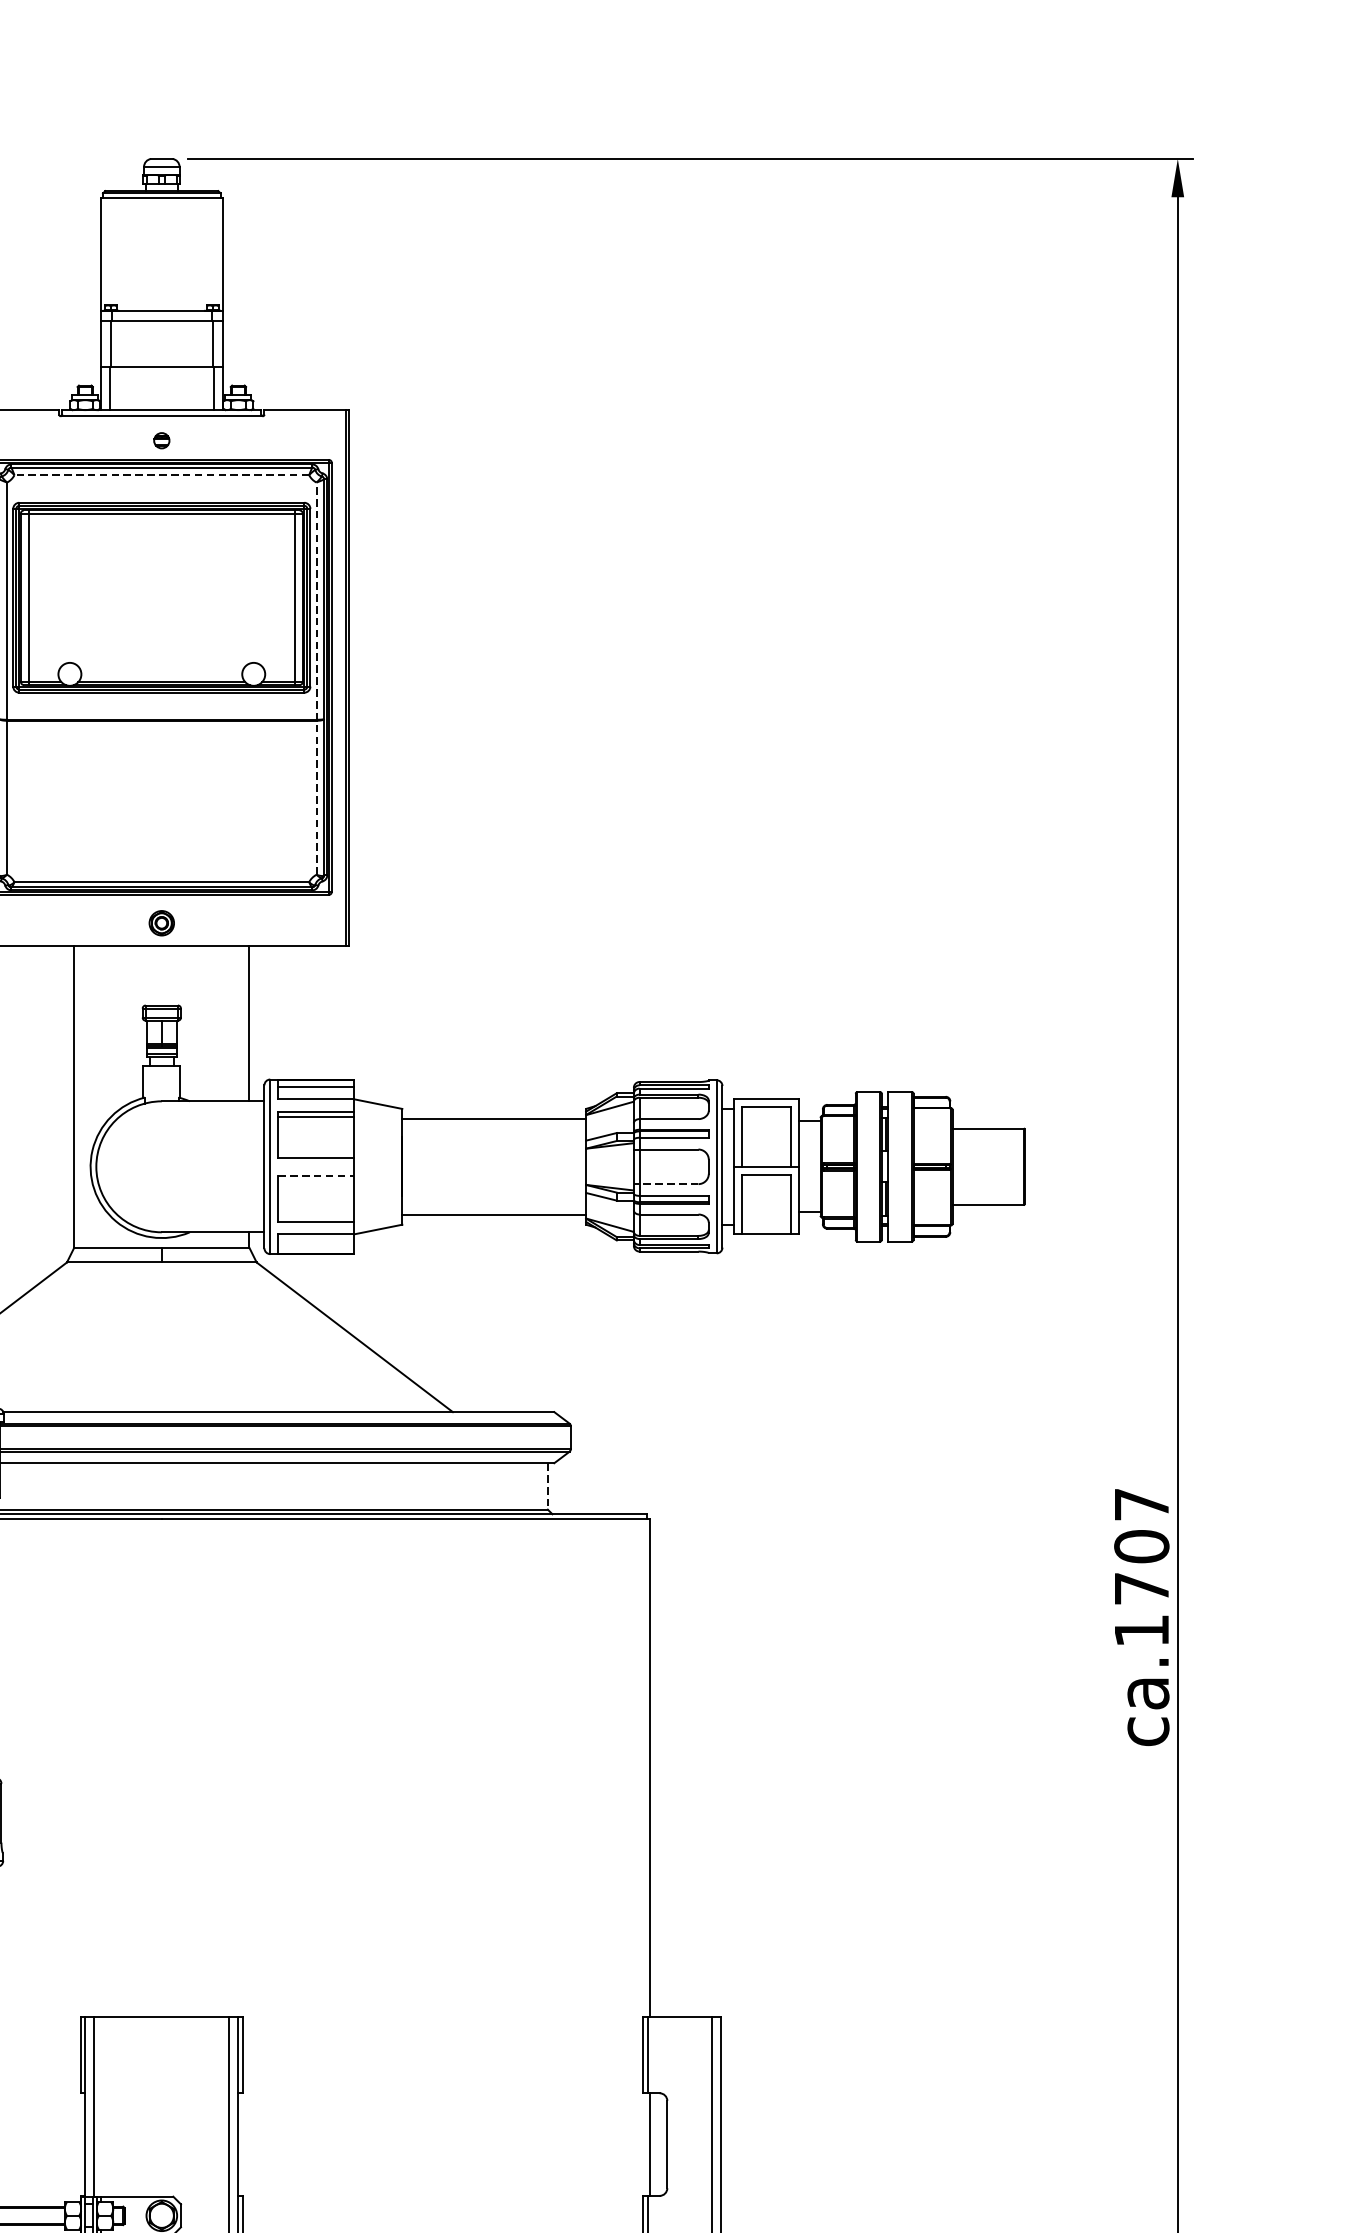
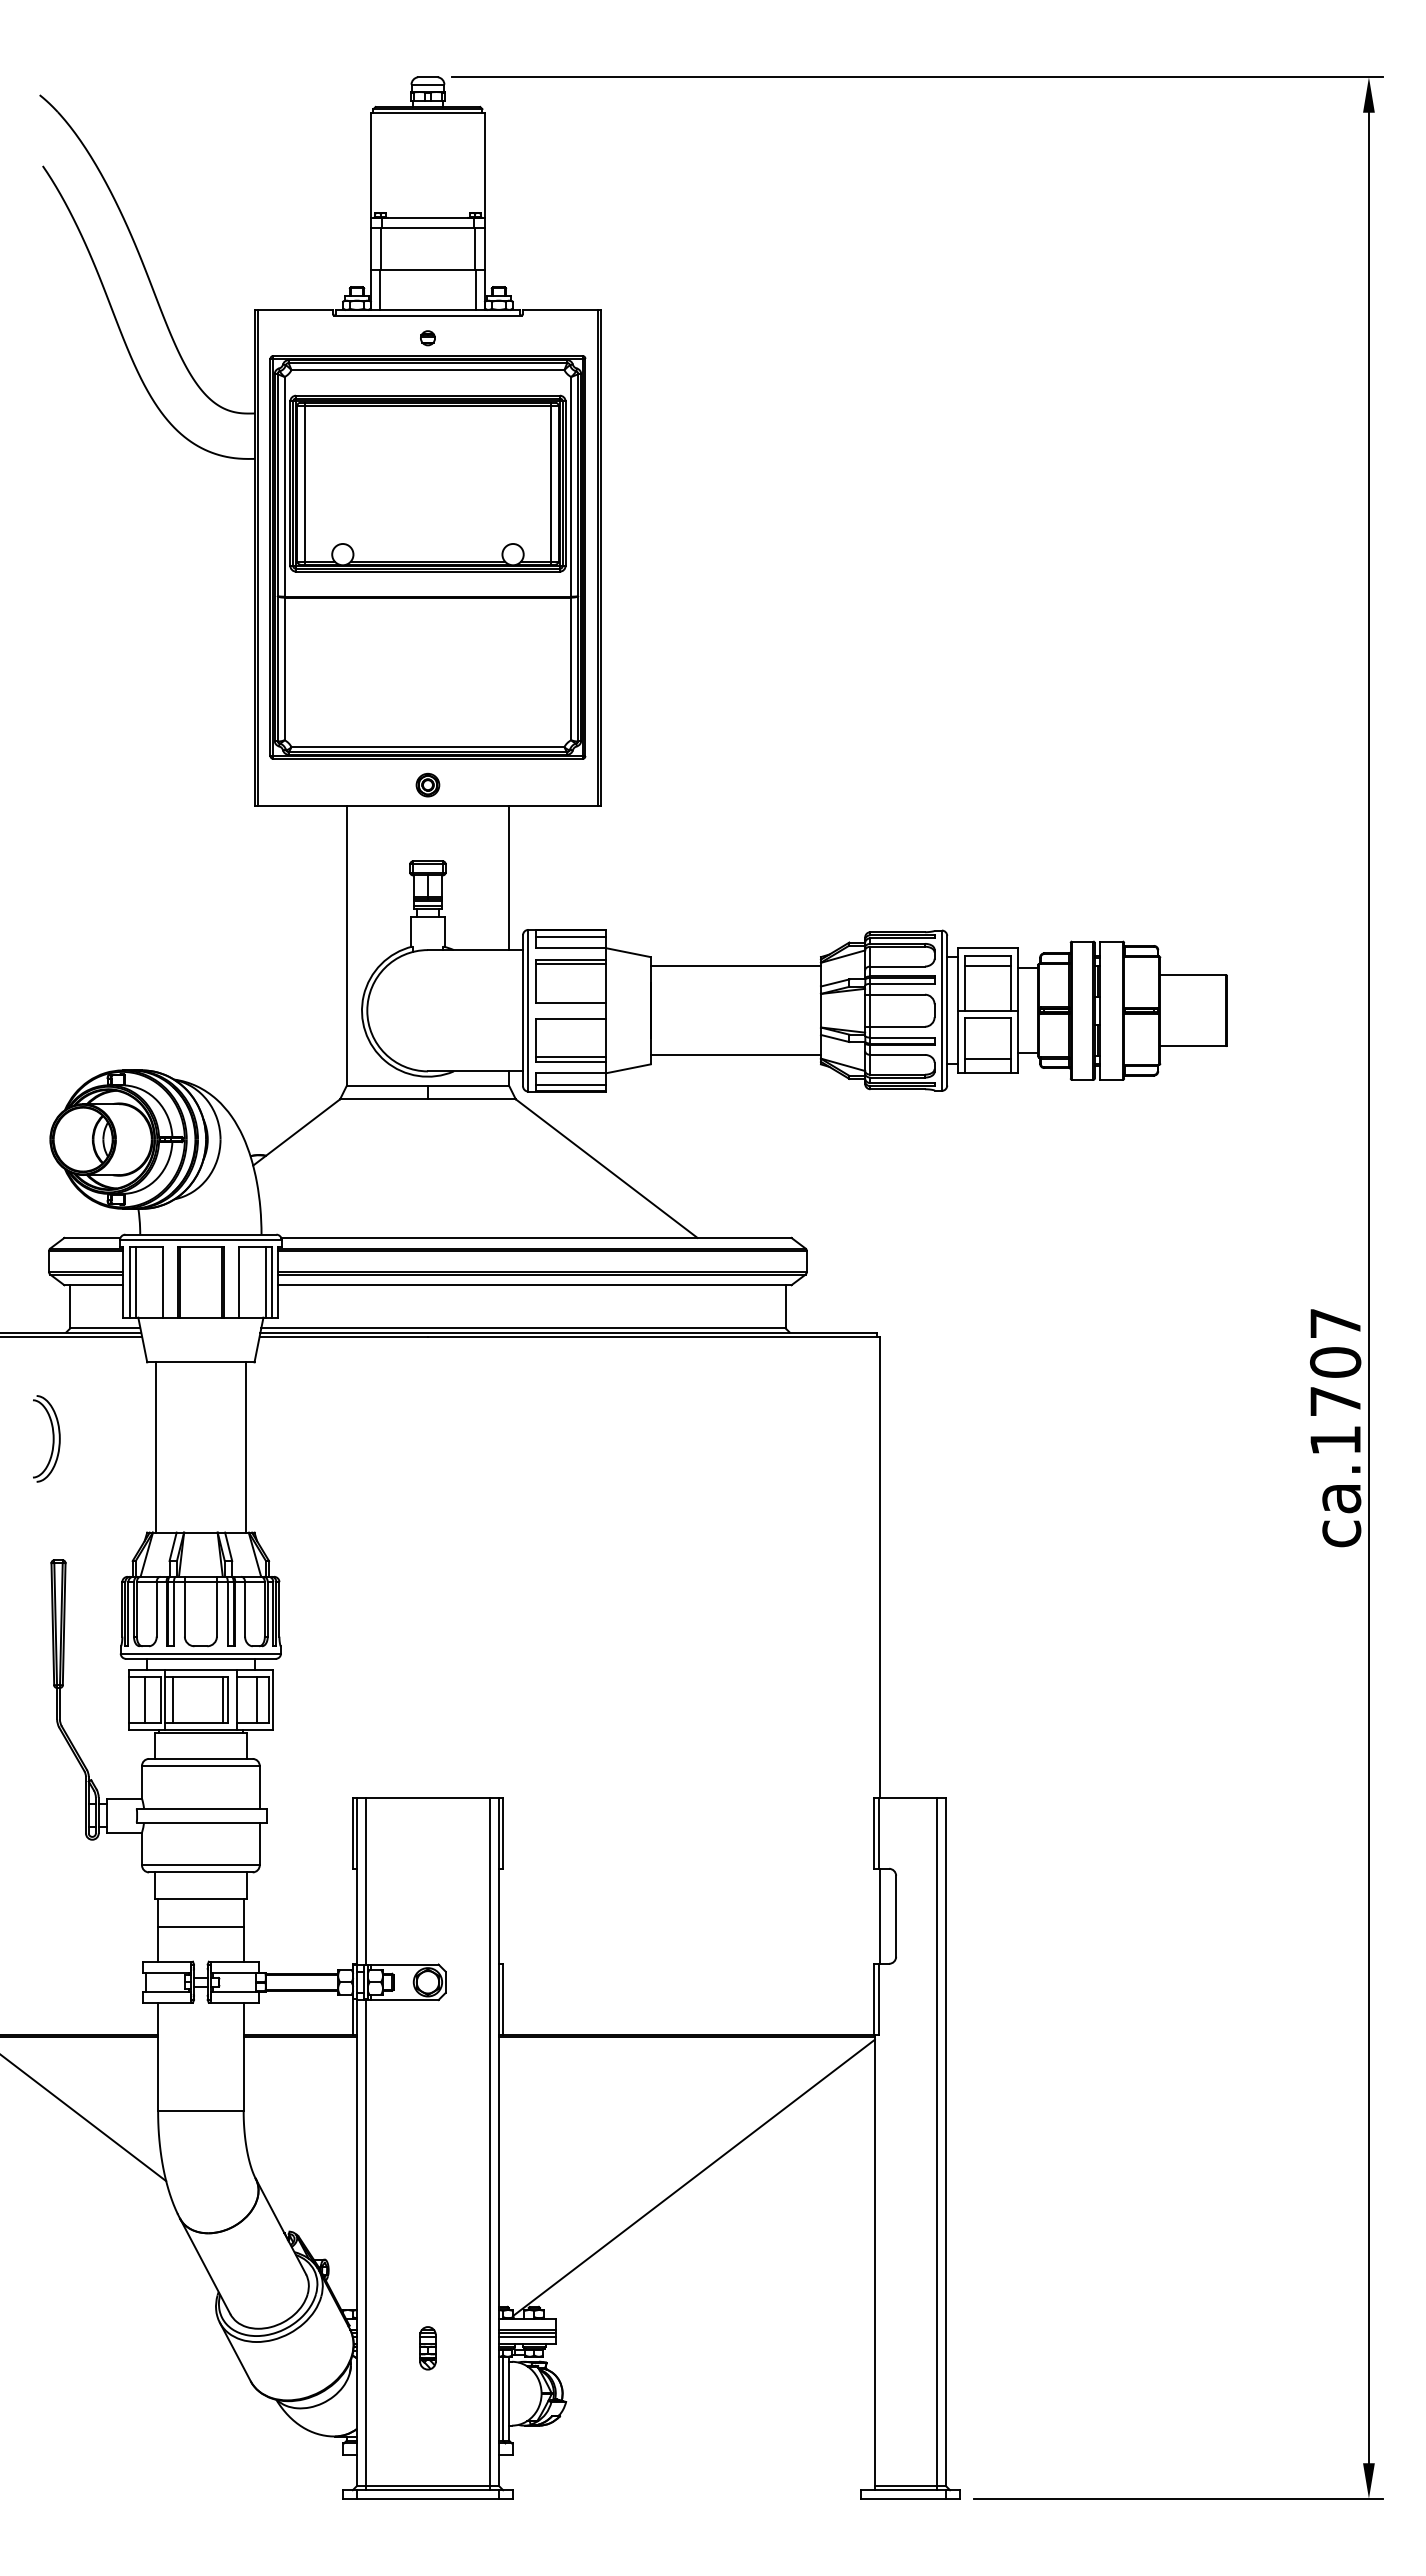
line: (161, 475) -> (427, 370), dashed -> solid
line: (316, 678) -> (571, 558), dashed -> solid
line: (765, 1117) -> (987, 965), added
line: (316, 1175) -> (571, 1018), dashed -> solid
line: (666, 1183) -> (895, 1026), dashed -> solid
line: (315, 1217) -> (570, 1057), added
line: (765, 1219) -> (987, 1059), added
line: (315, 1246) -> (570, 1084), added
line: (547, 1486) -> (785, 1306), dashed -> solid

